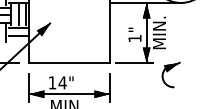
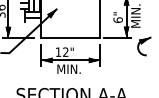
text: (134, 37) -> (117, 19), 1" -> 6"
text: (62, 81) -> (65, 51), 14" -> 12"

